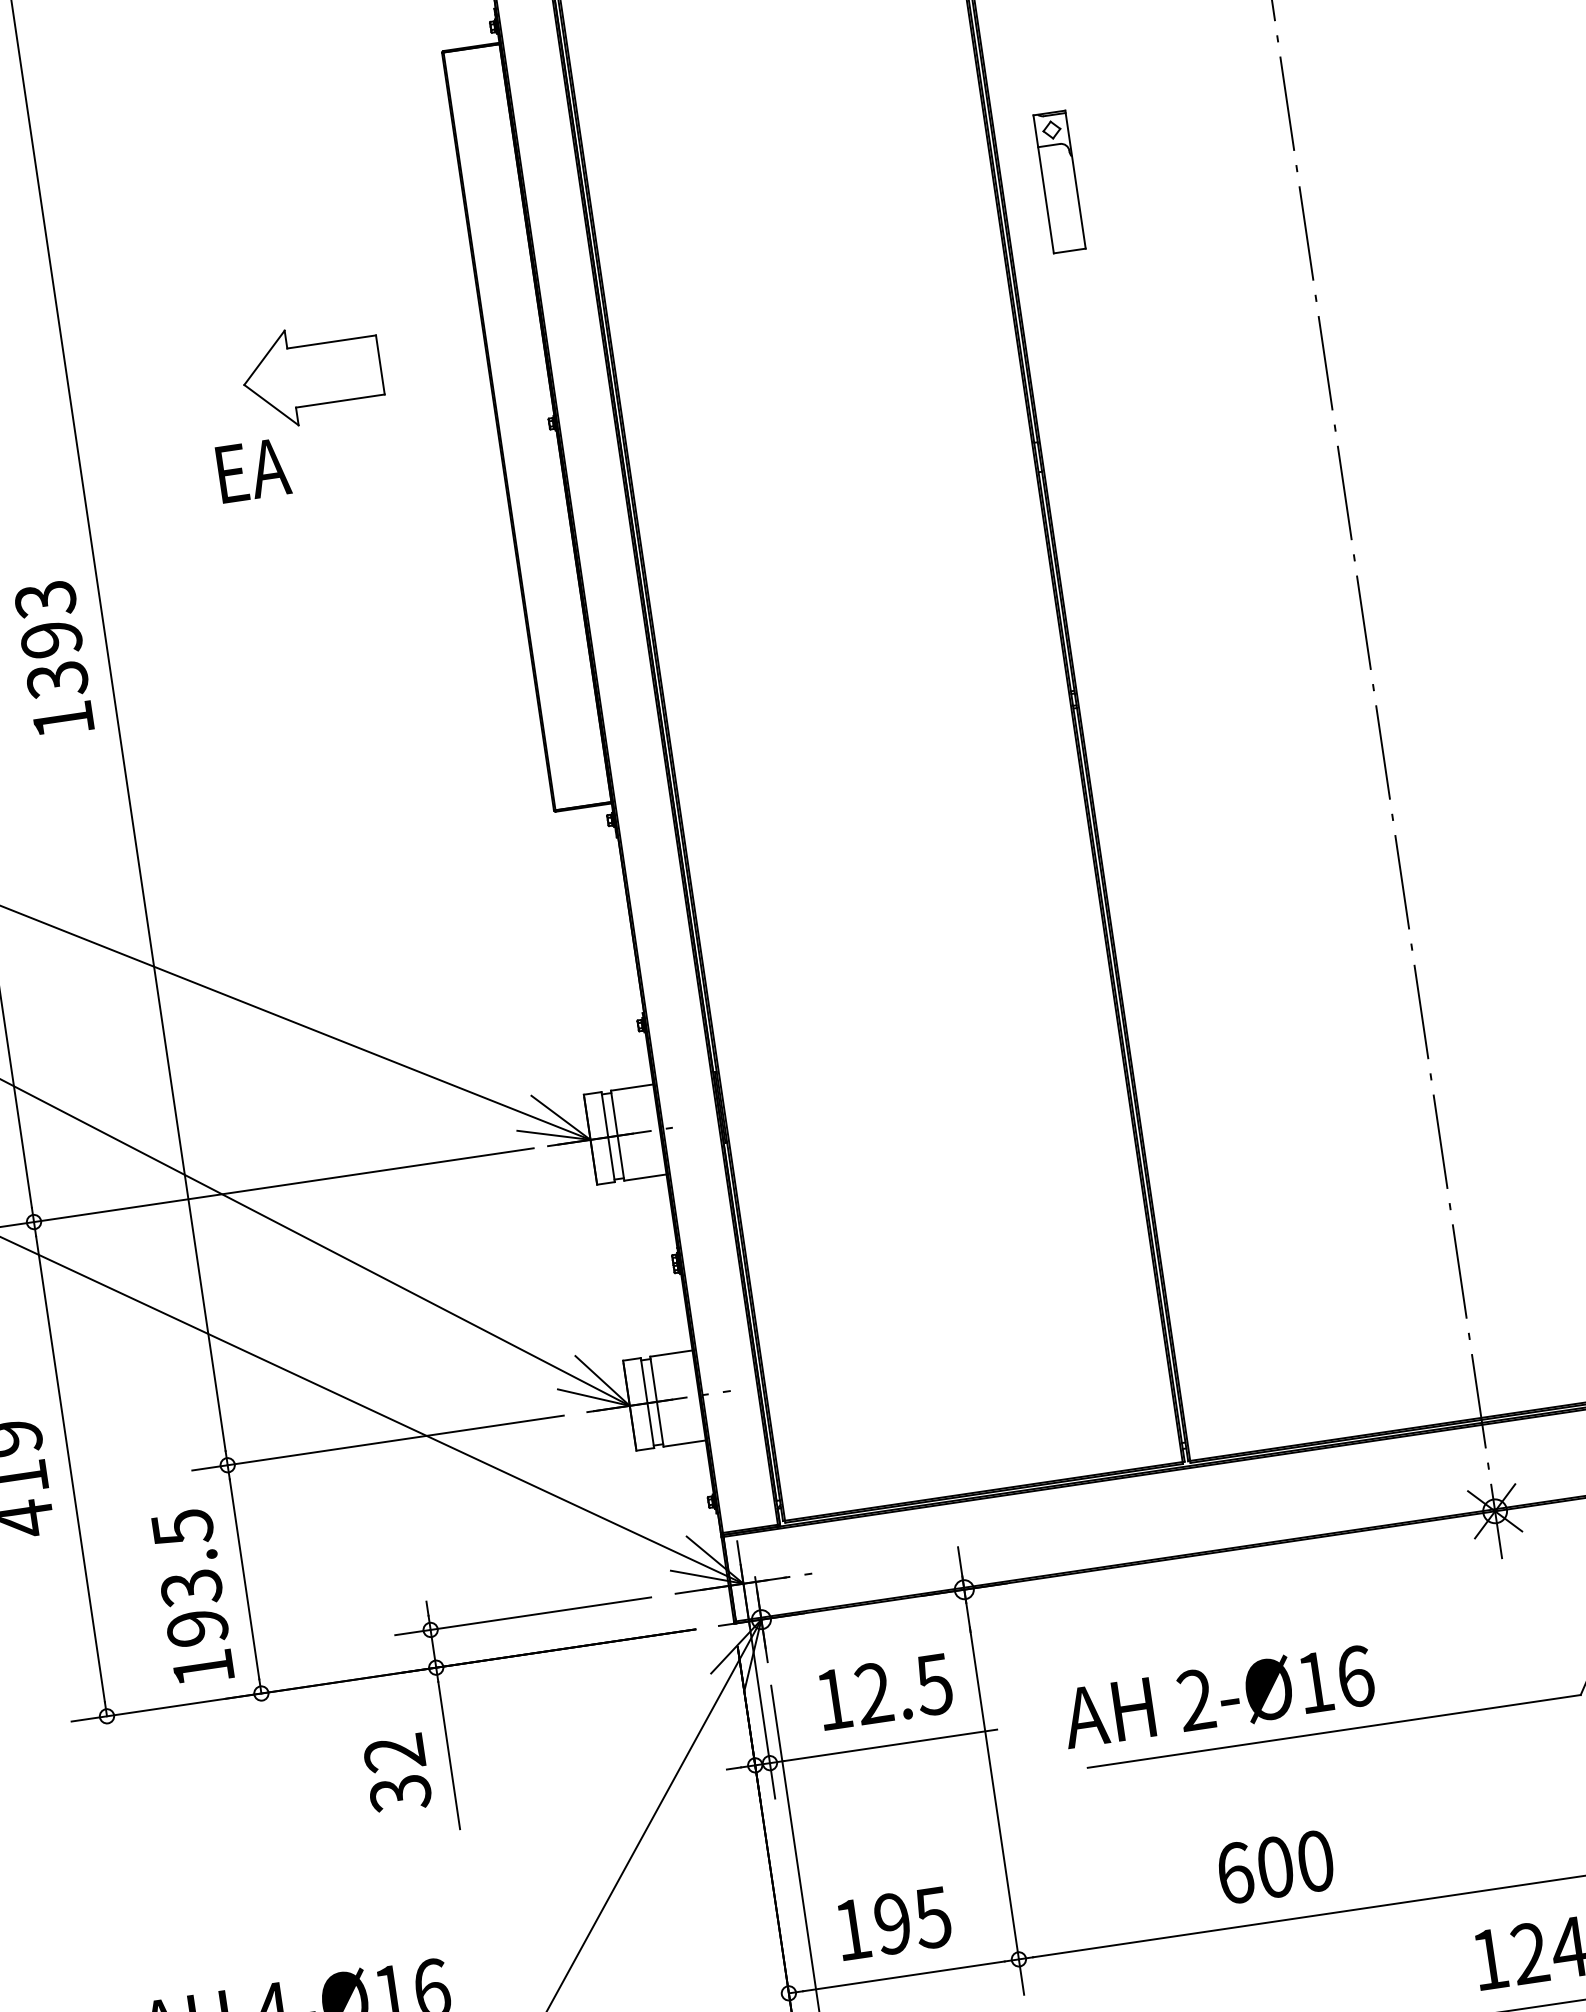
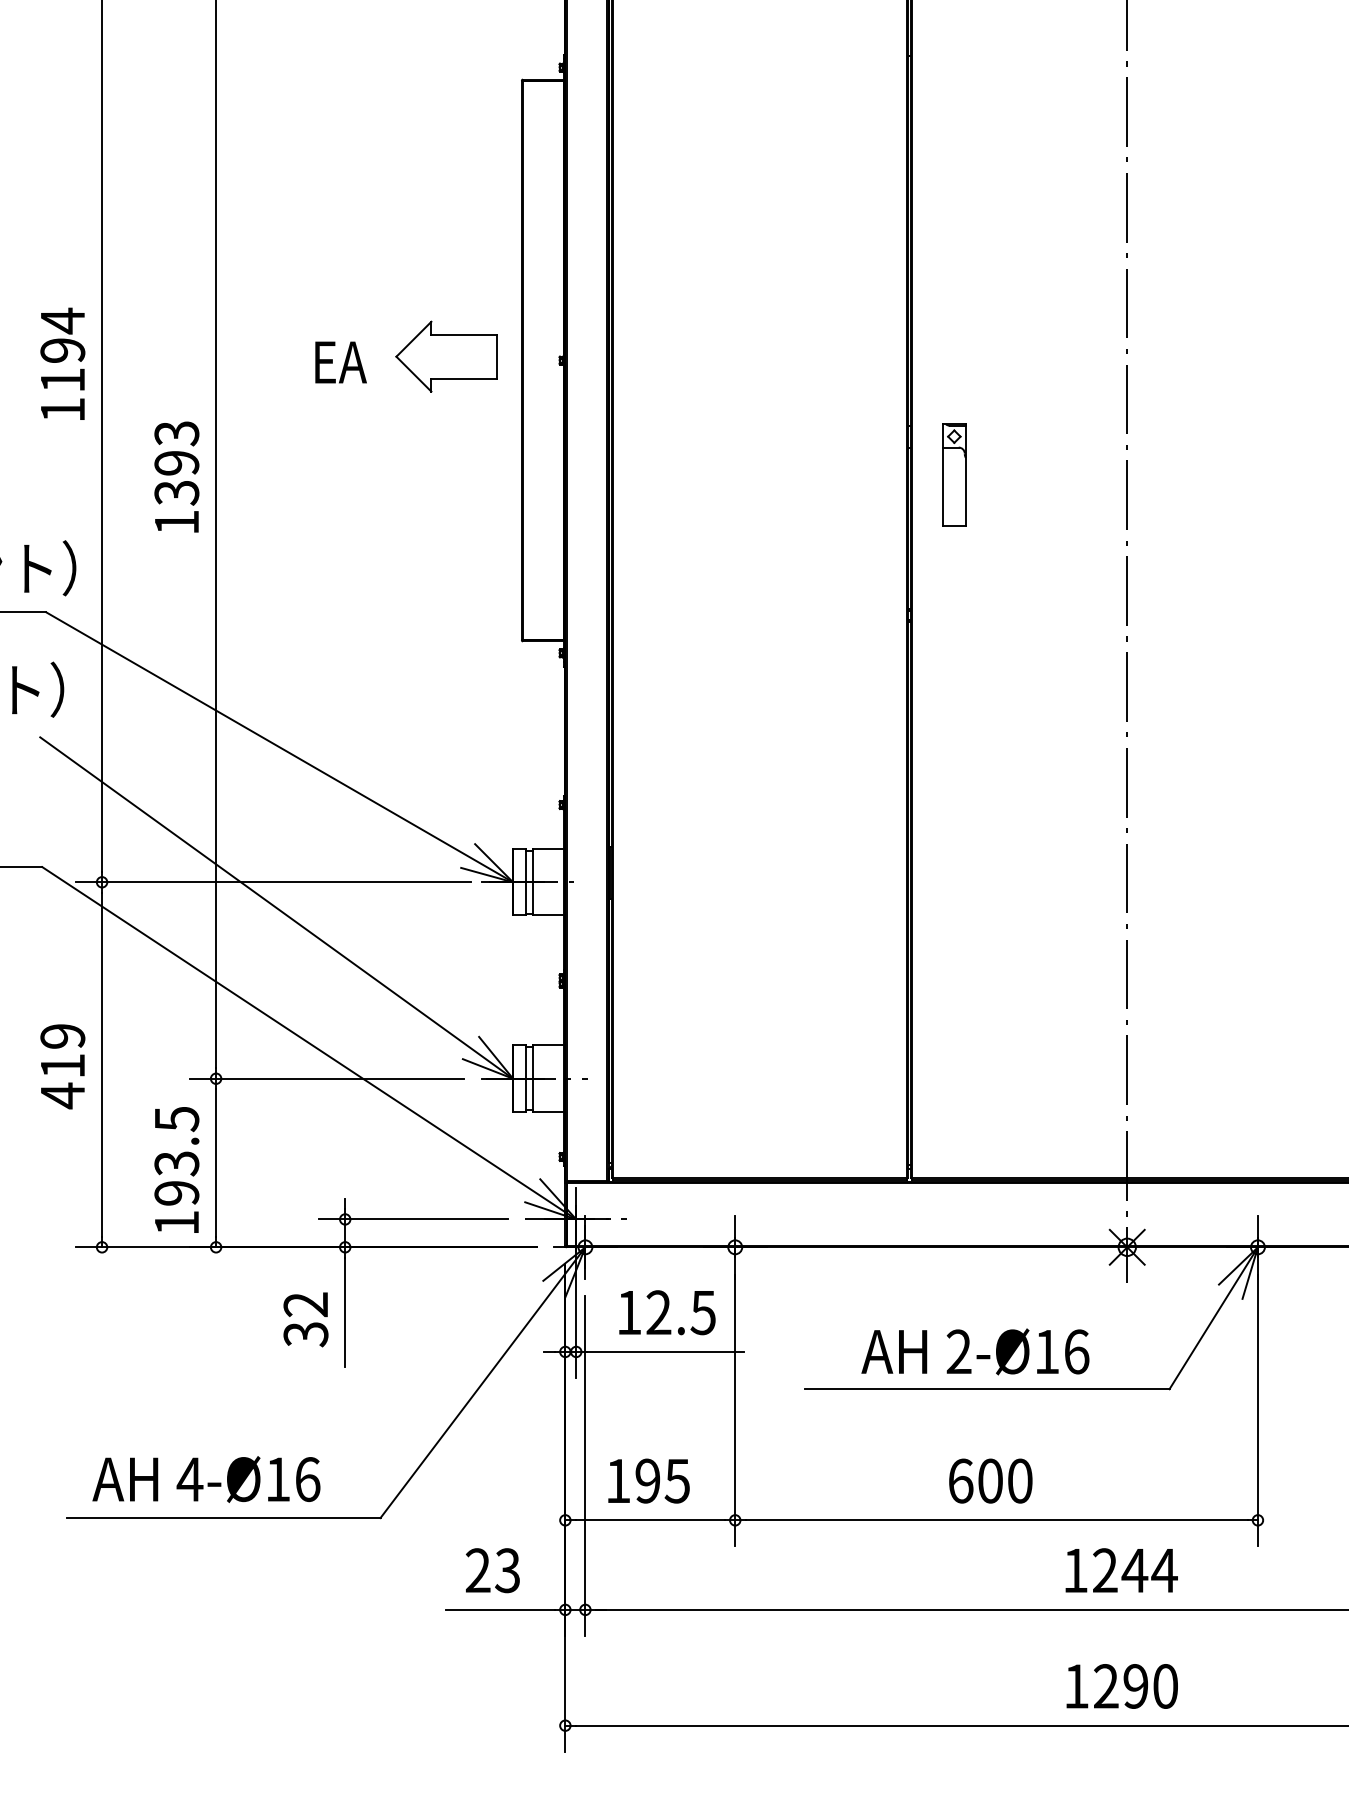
part: (1059, 181) -> (954, 474), moved
part: (312, 374) -> (446, 356), moved
text: (1218, 1696) -> (975, 1351), moved
text: (1275, 1866) -> (990, 1480), moved

